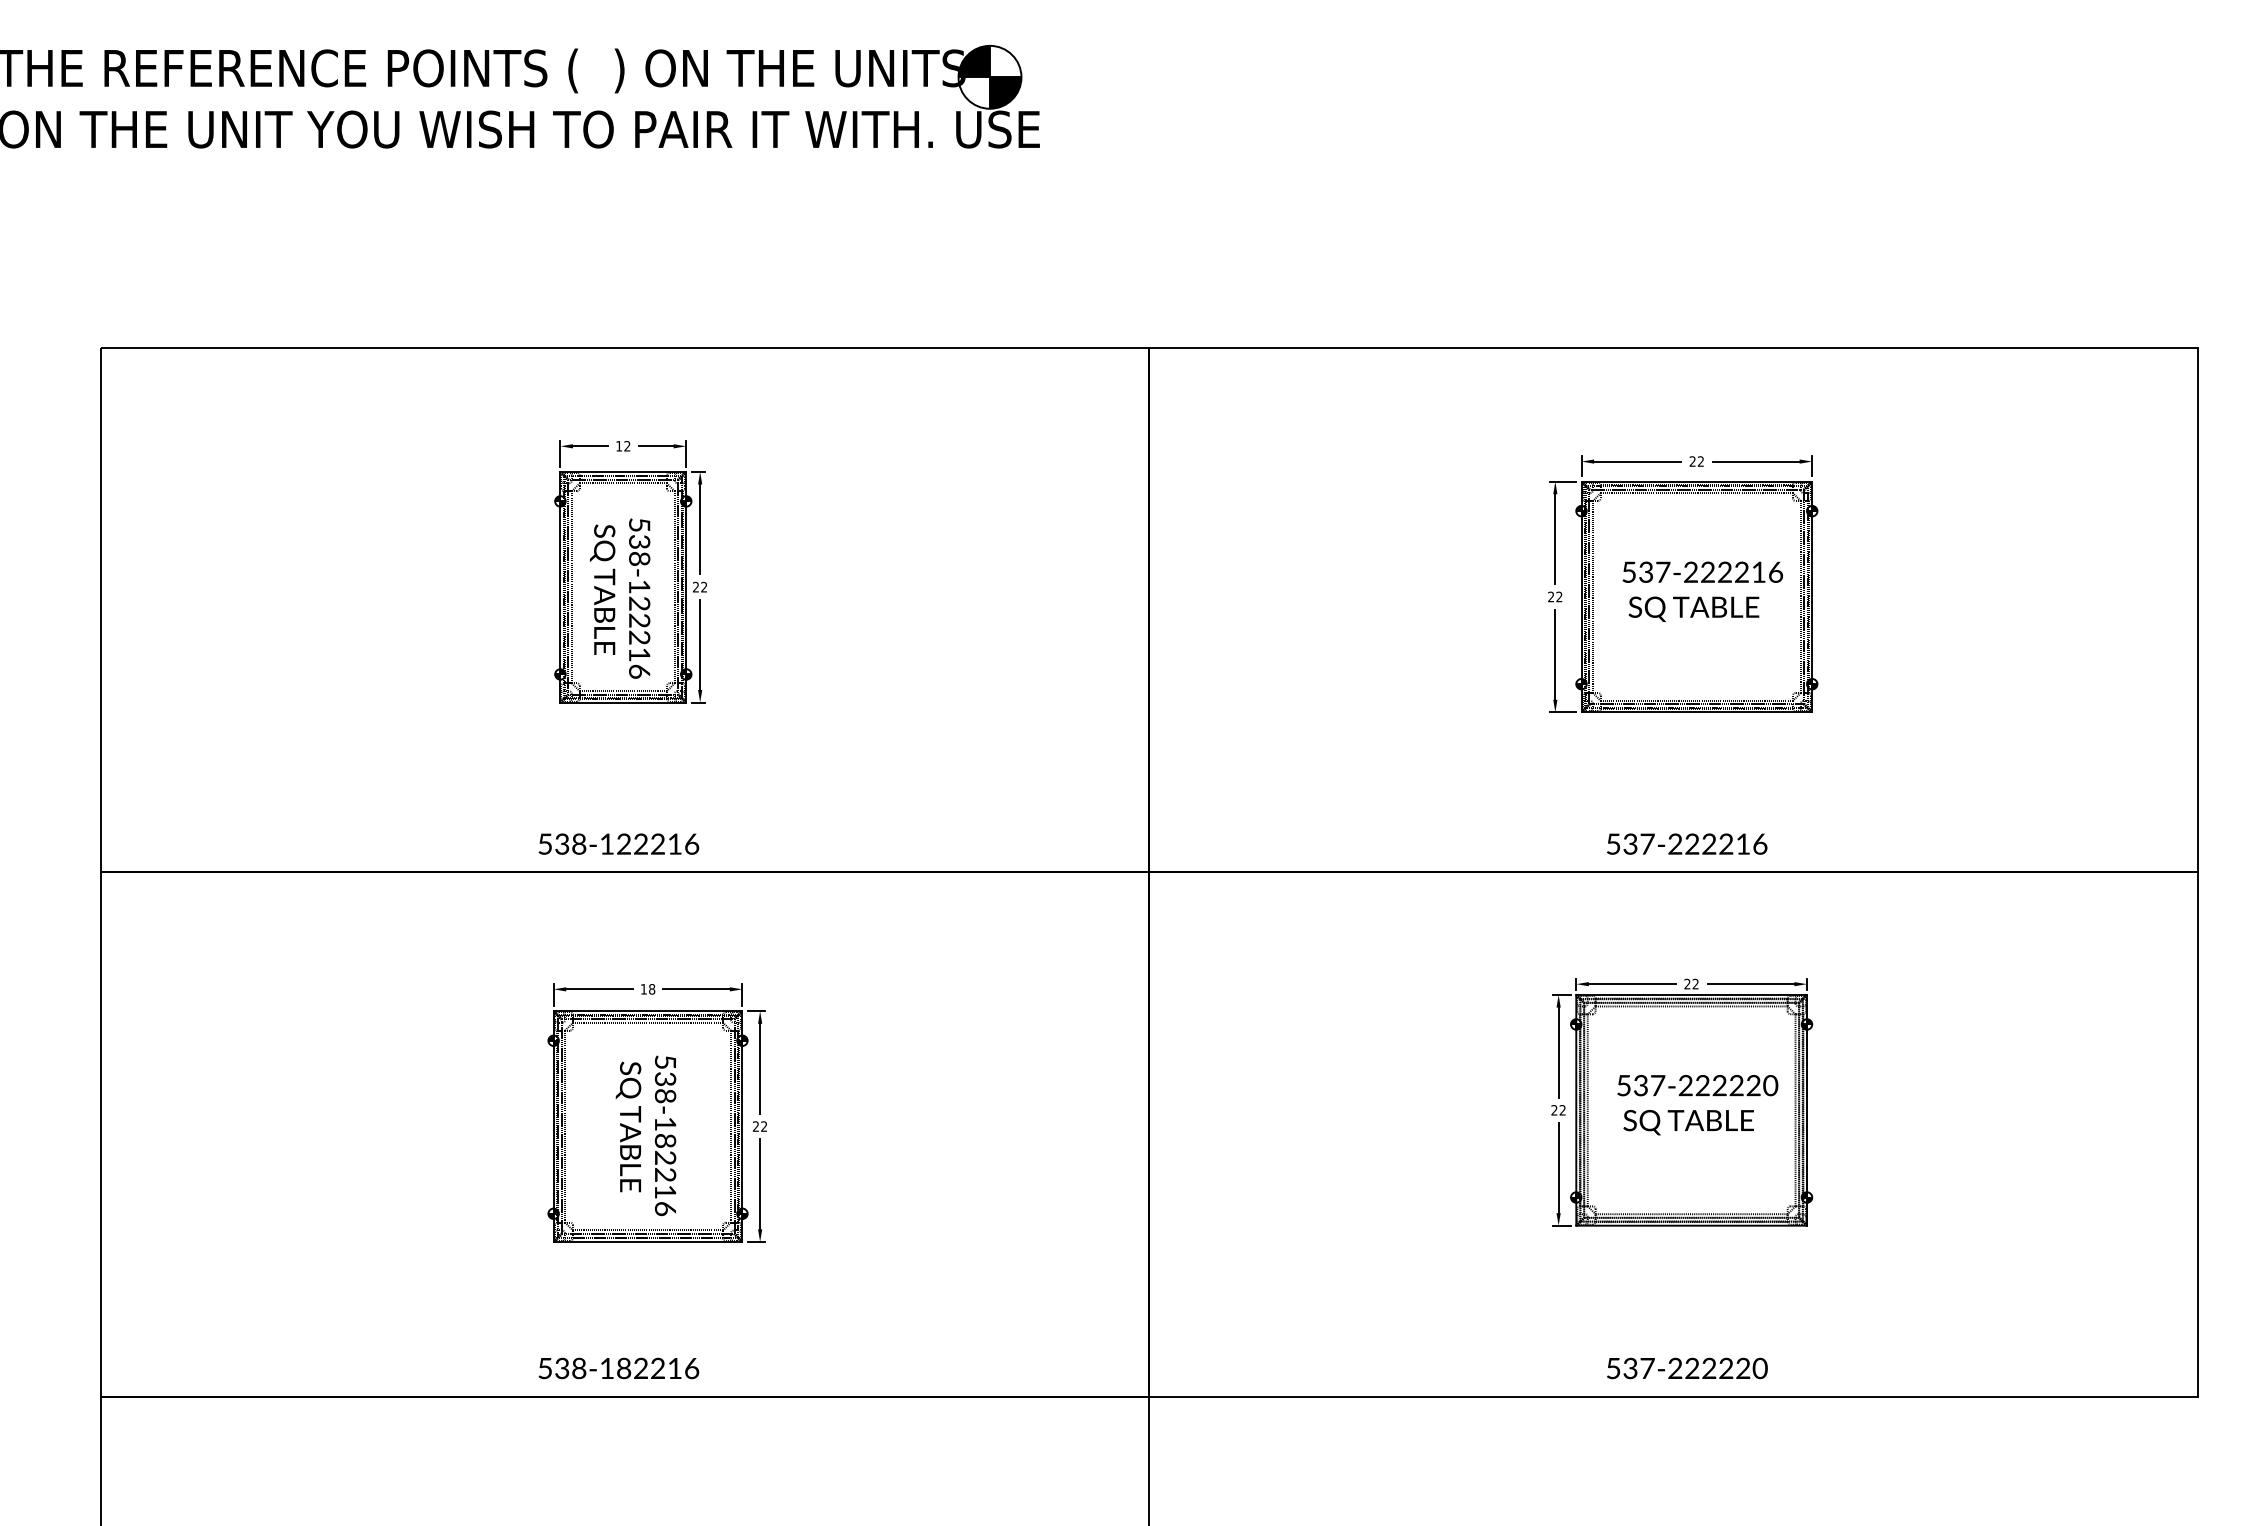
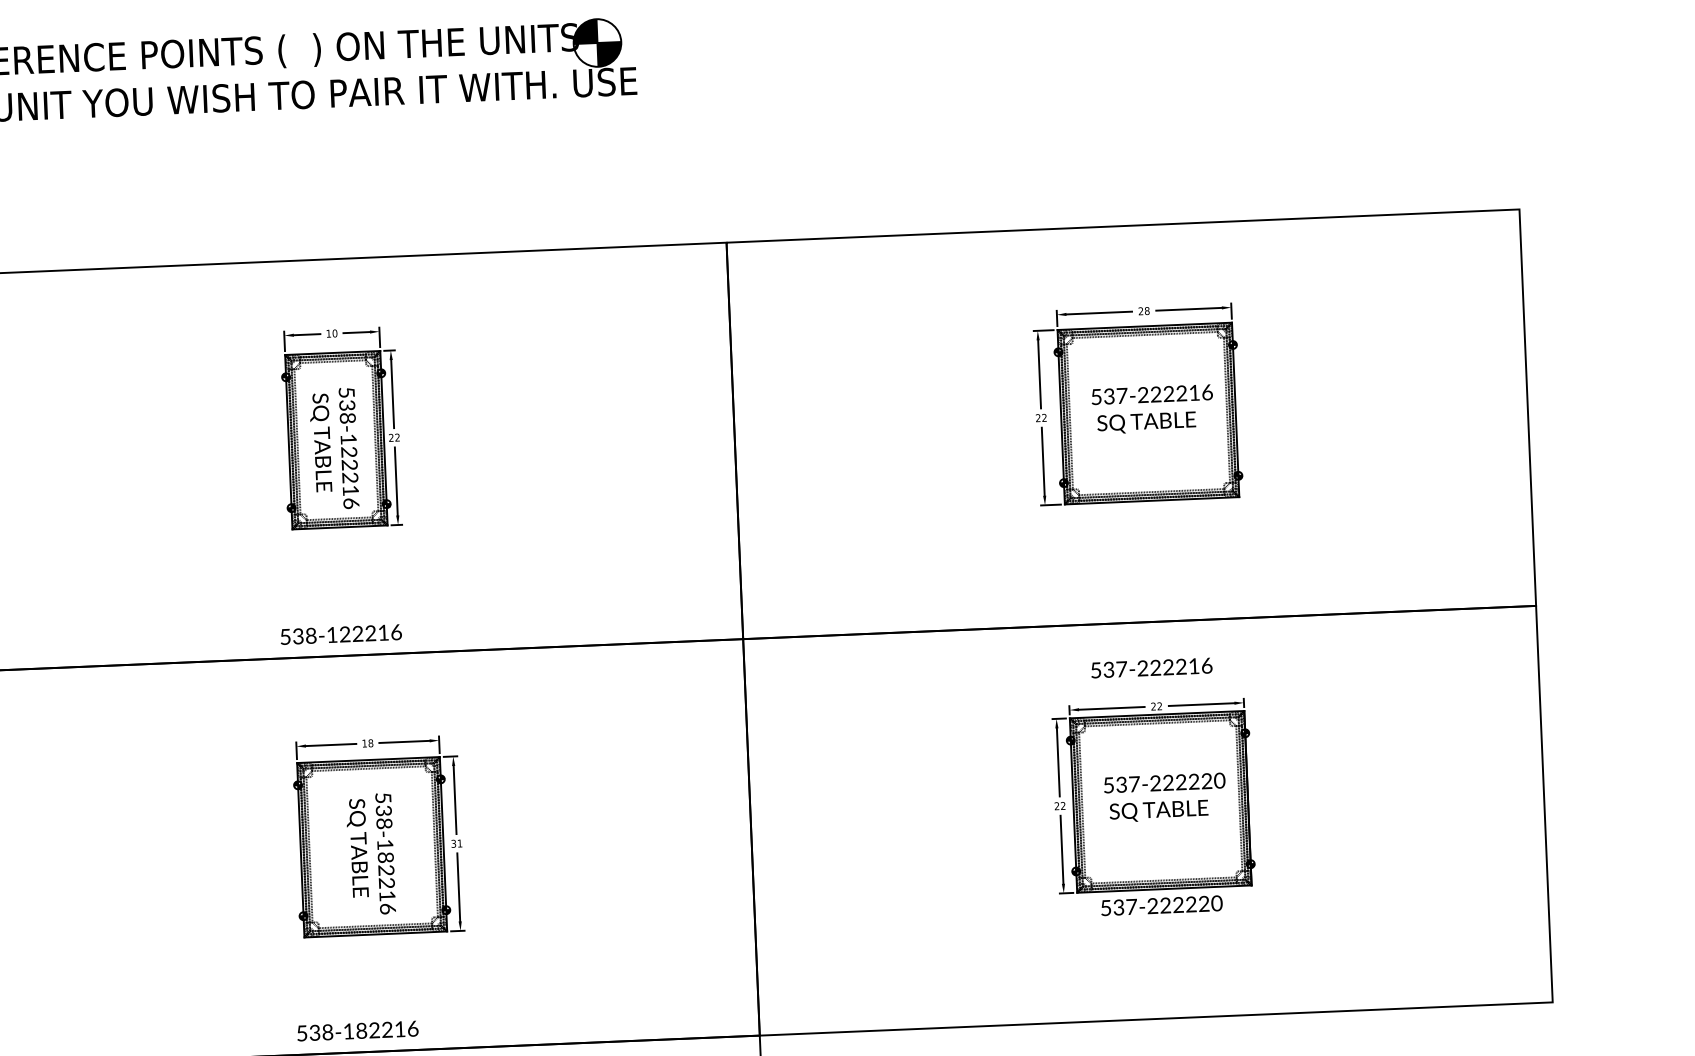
text: (627, 446) -> (335, 333), 12 -> 10
text: (1700, 461) -> (1146, 310), 22 -> 28
text: (1687, 843) -> (1151, 667), moved
text: (759, 1126) -> (456, 843), 22 -> 31
text: (1687, 1368) -> (1161, 905), moved

